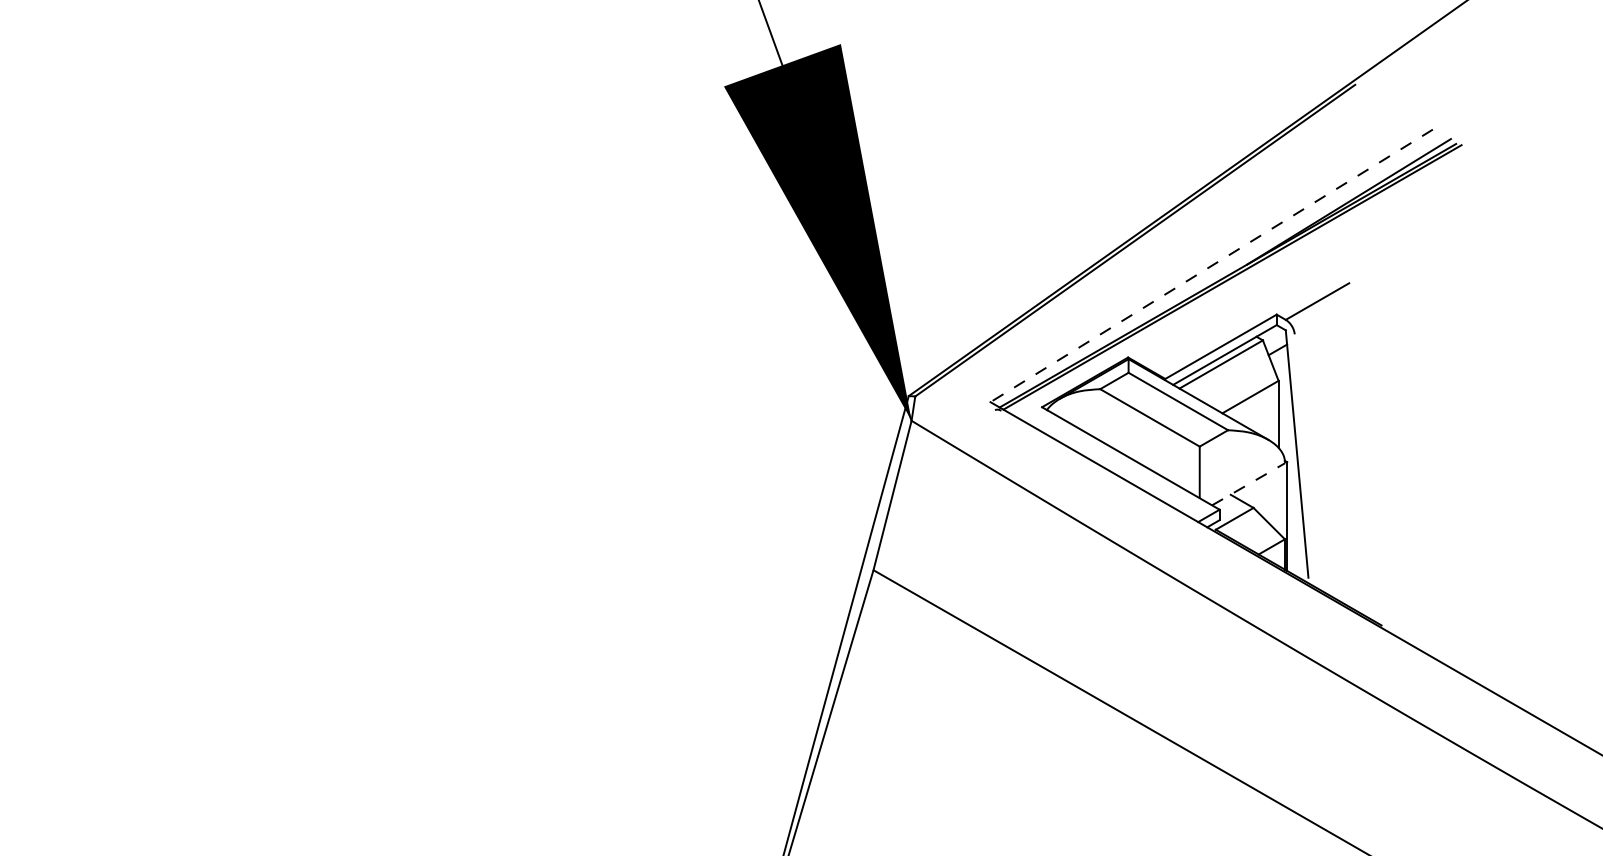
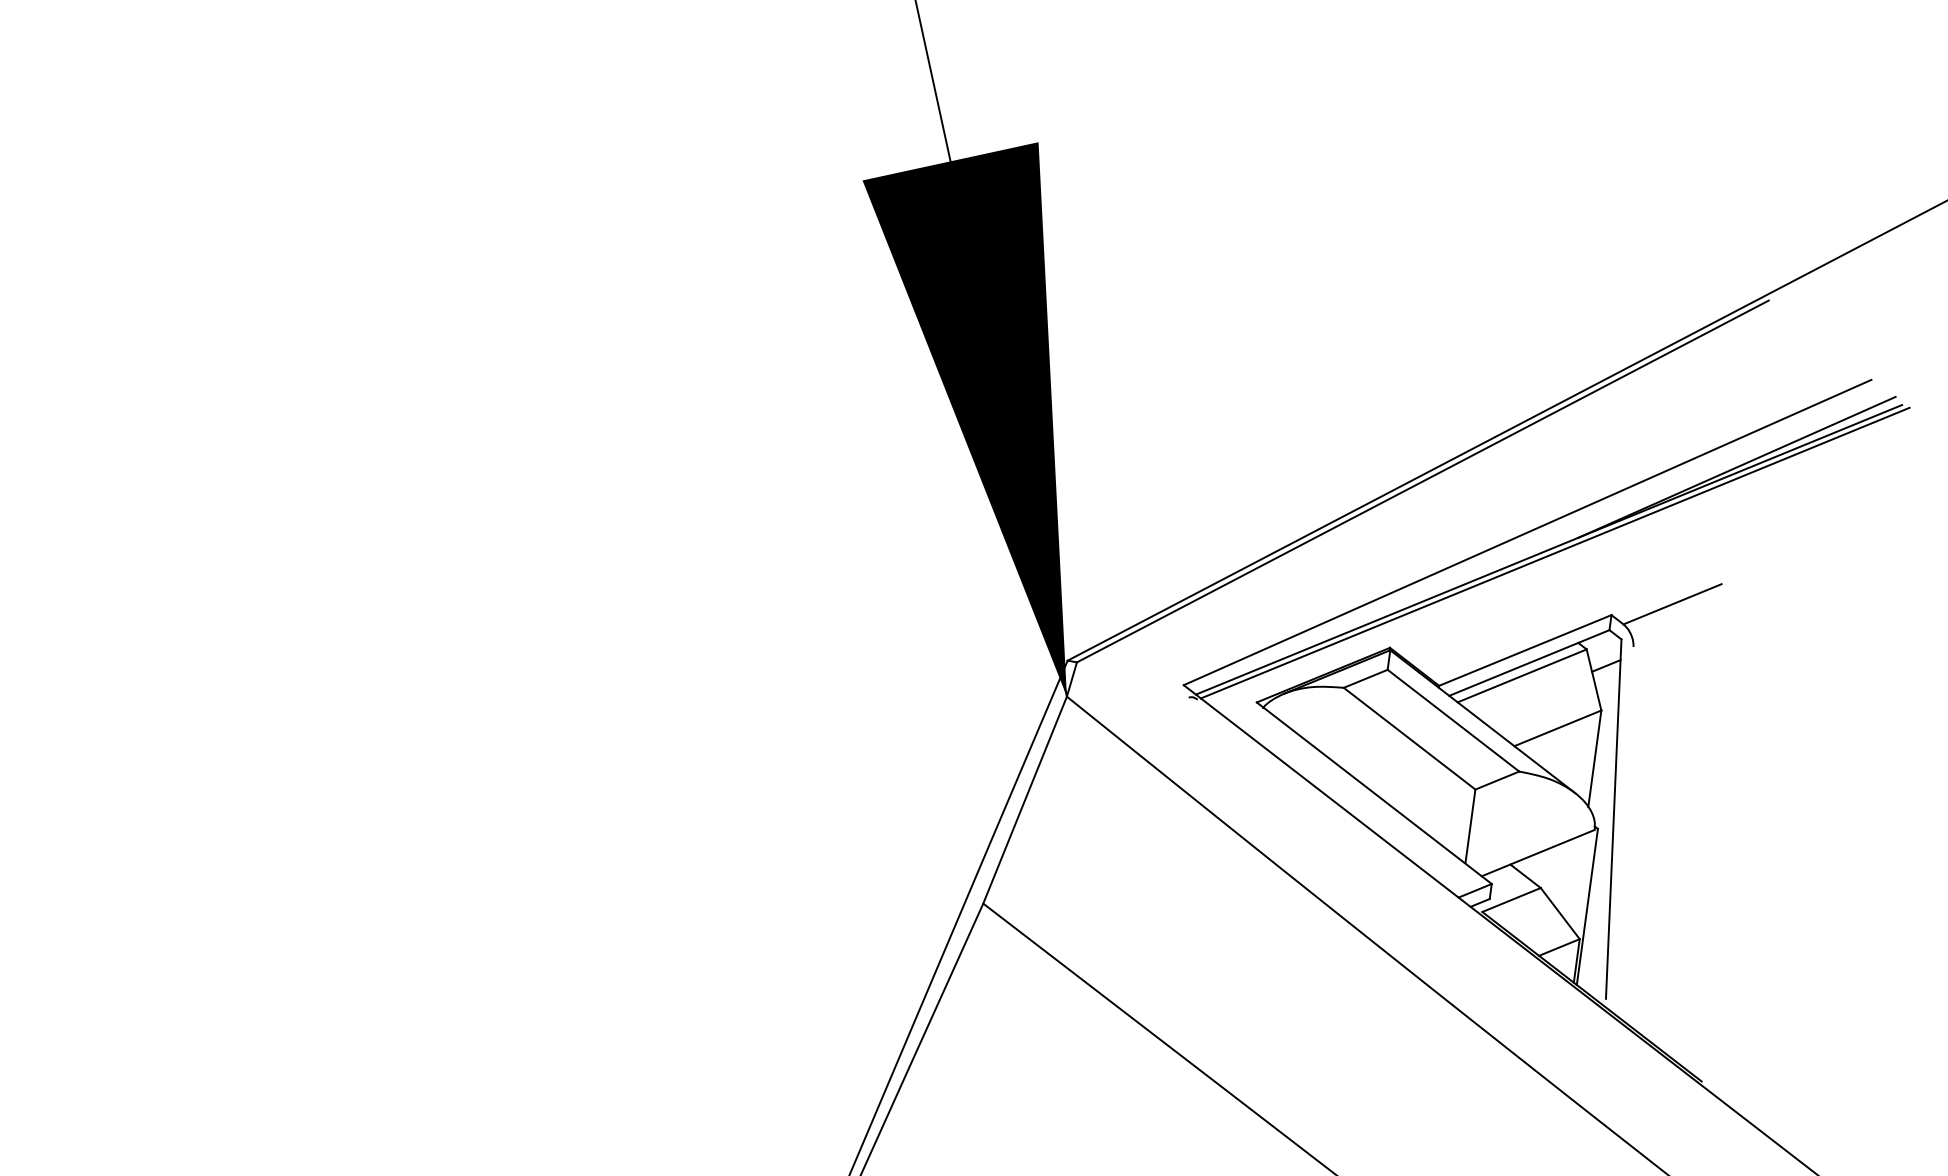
line: (1211, 265) -> (1527, 531), dashed -> solid
line: (1249, 484) -> (1539, 853), dashed -> solid

